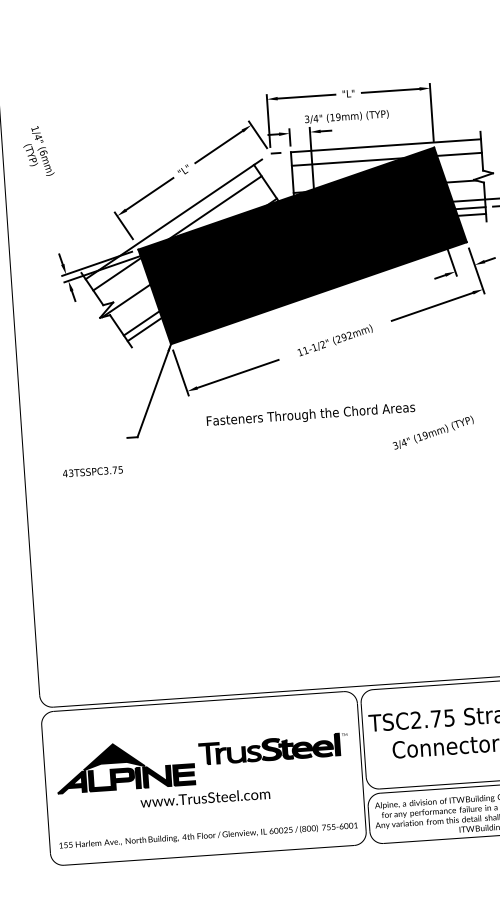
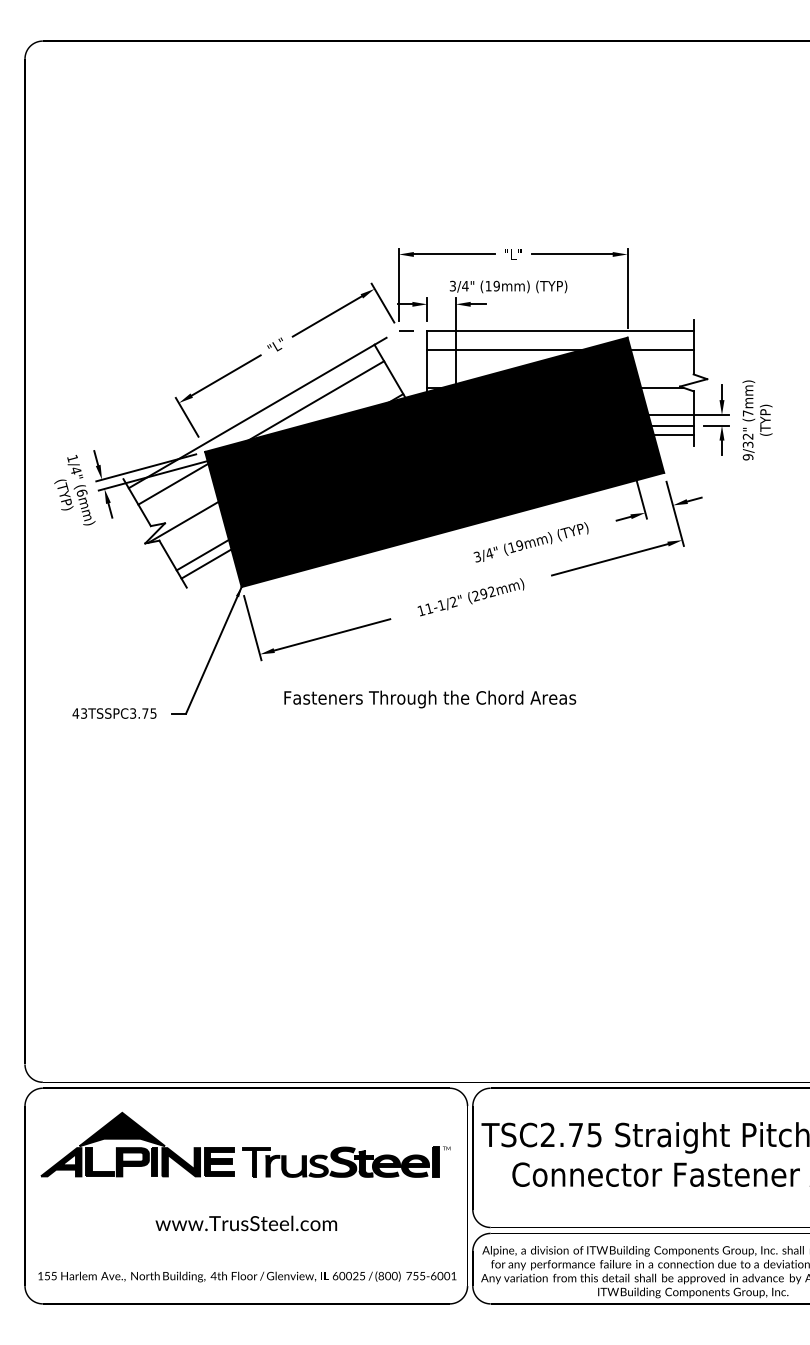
text: (38, 151) -> (74, 490), moved
text: (432, 432) -> (530, 542), moved
text: (92, 471) -> (114, 713), moved
part: (125, 766) -> (137, 1144), moved

